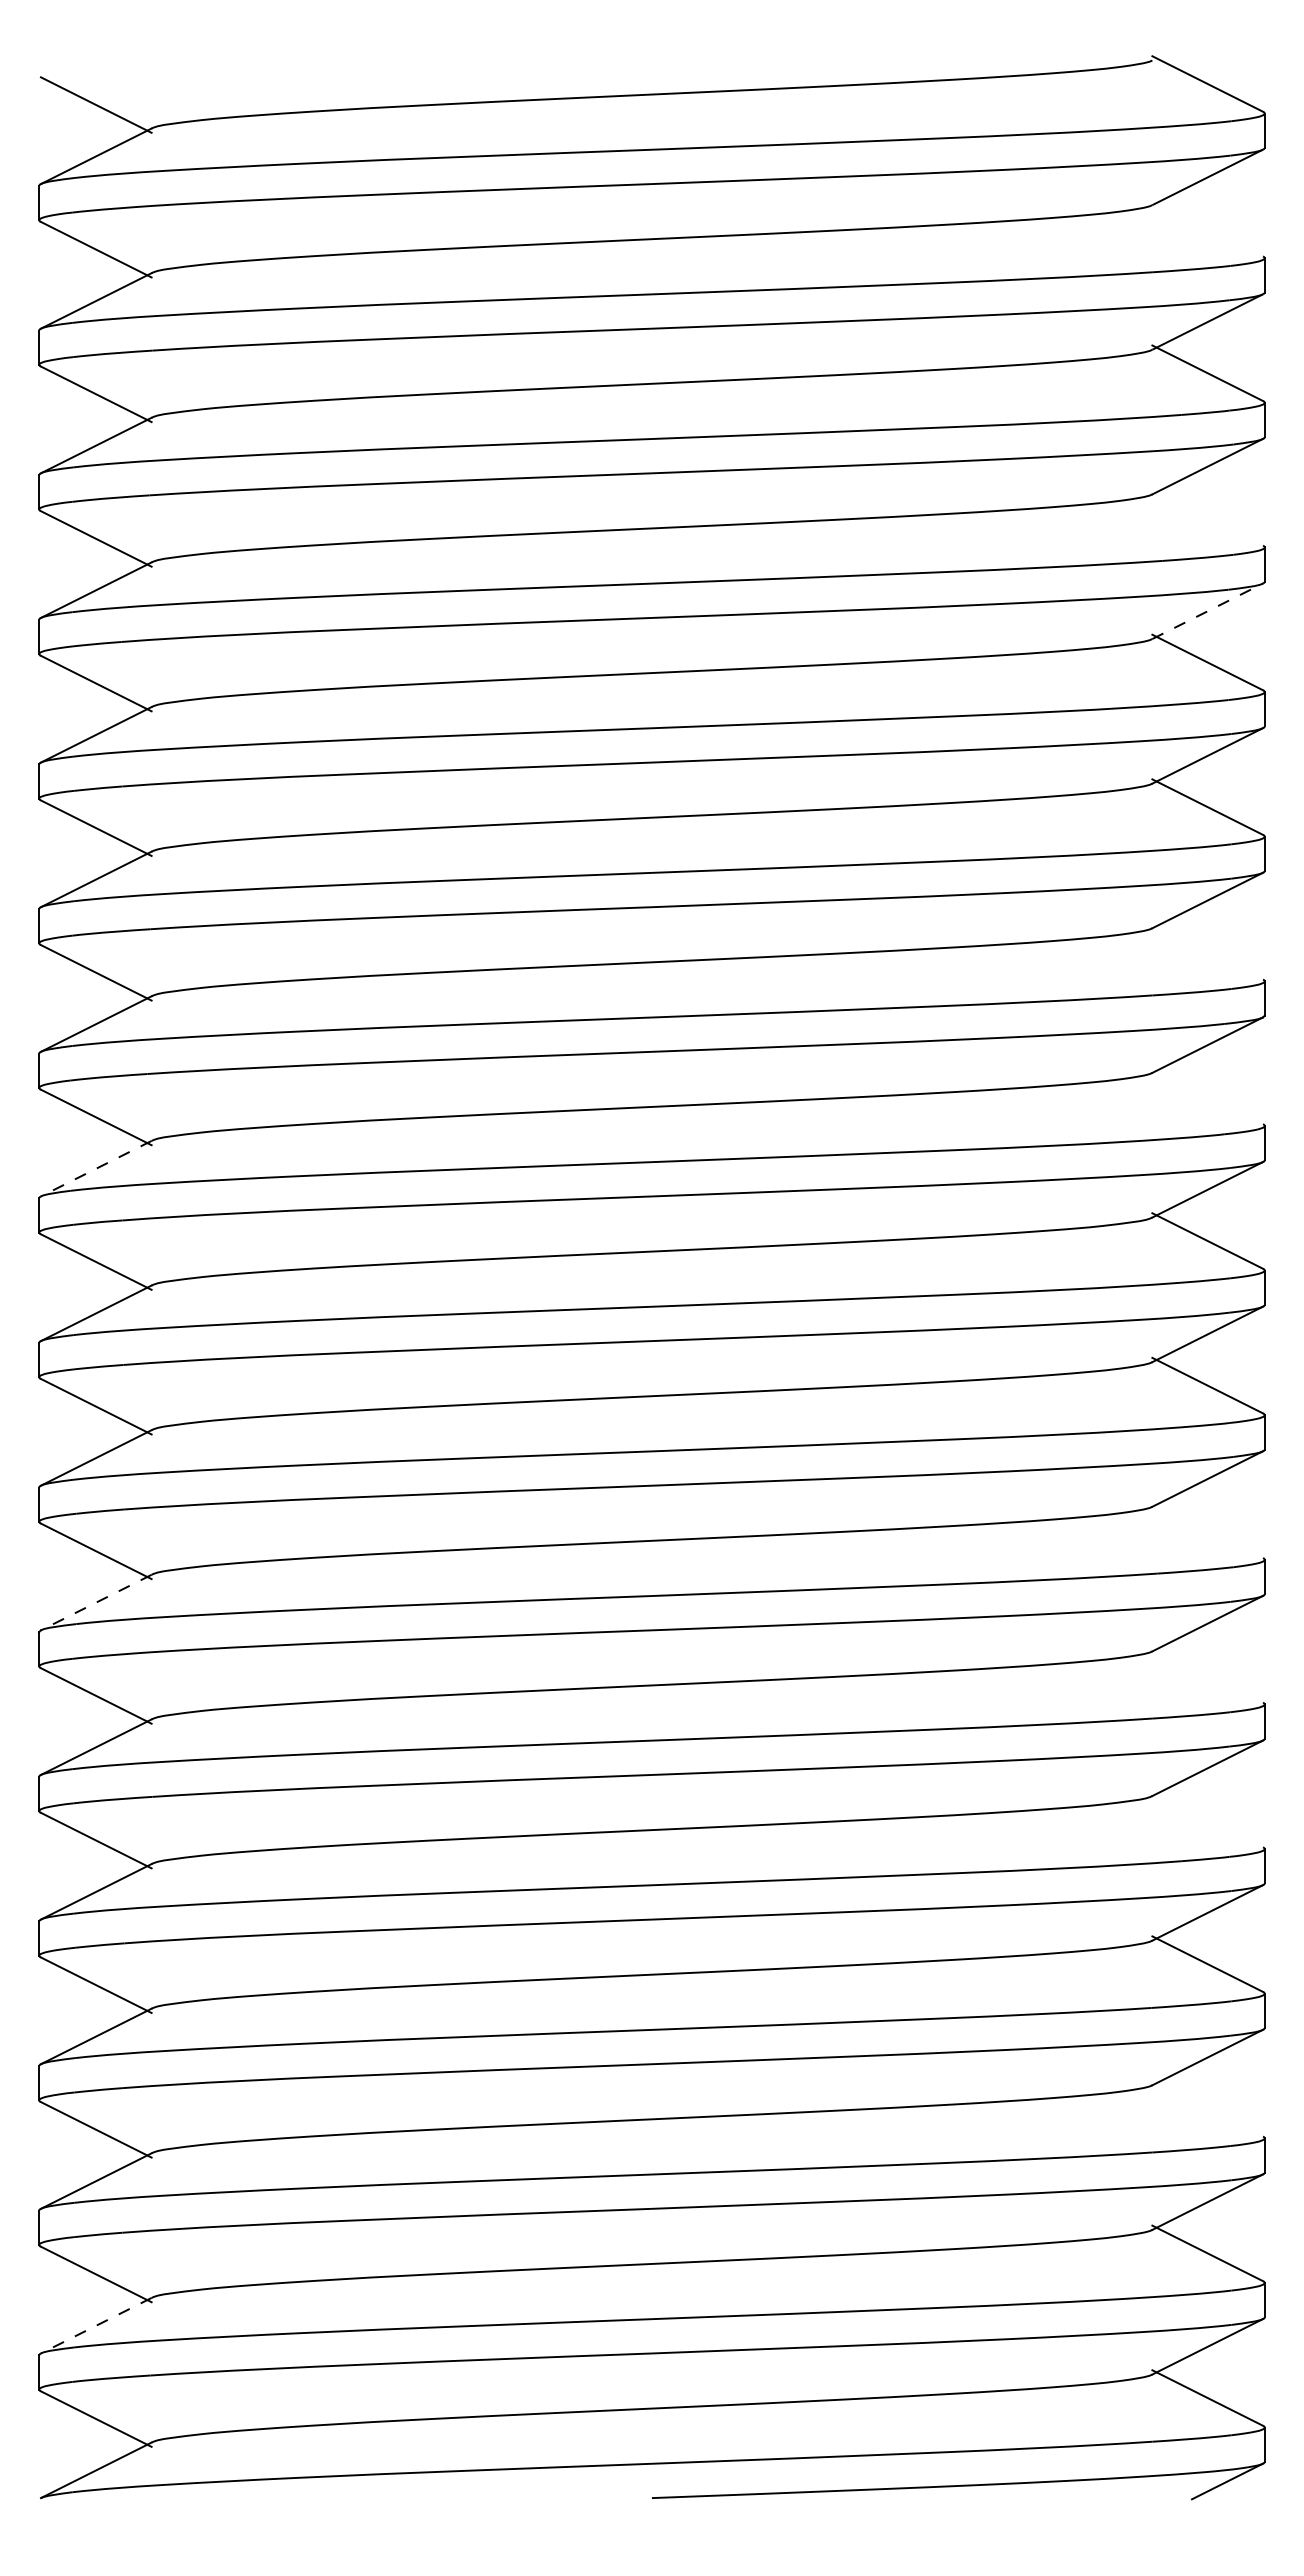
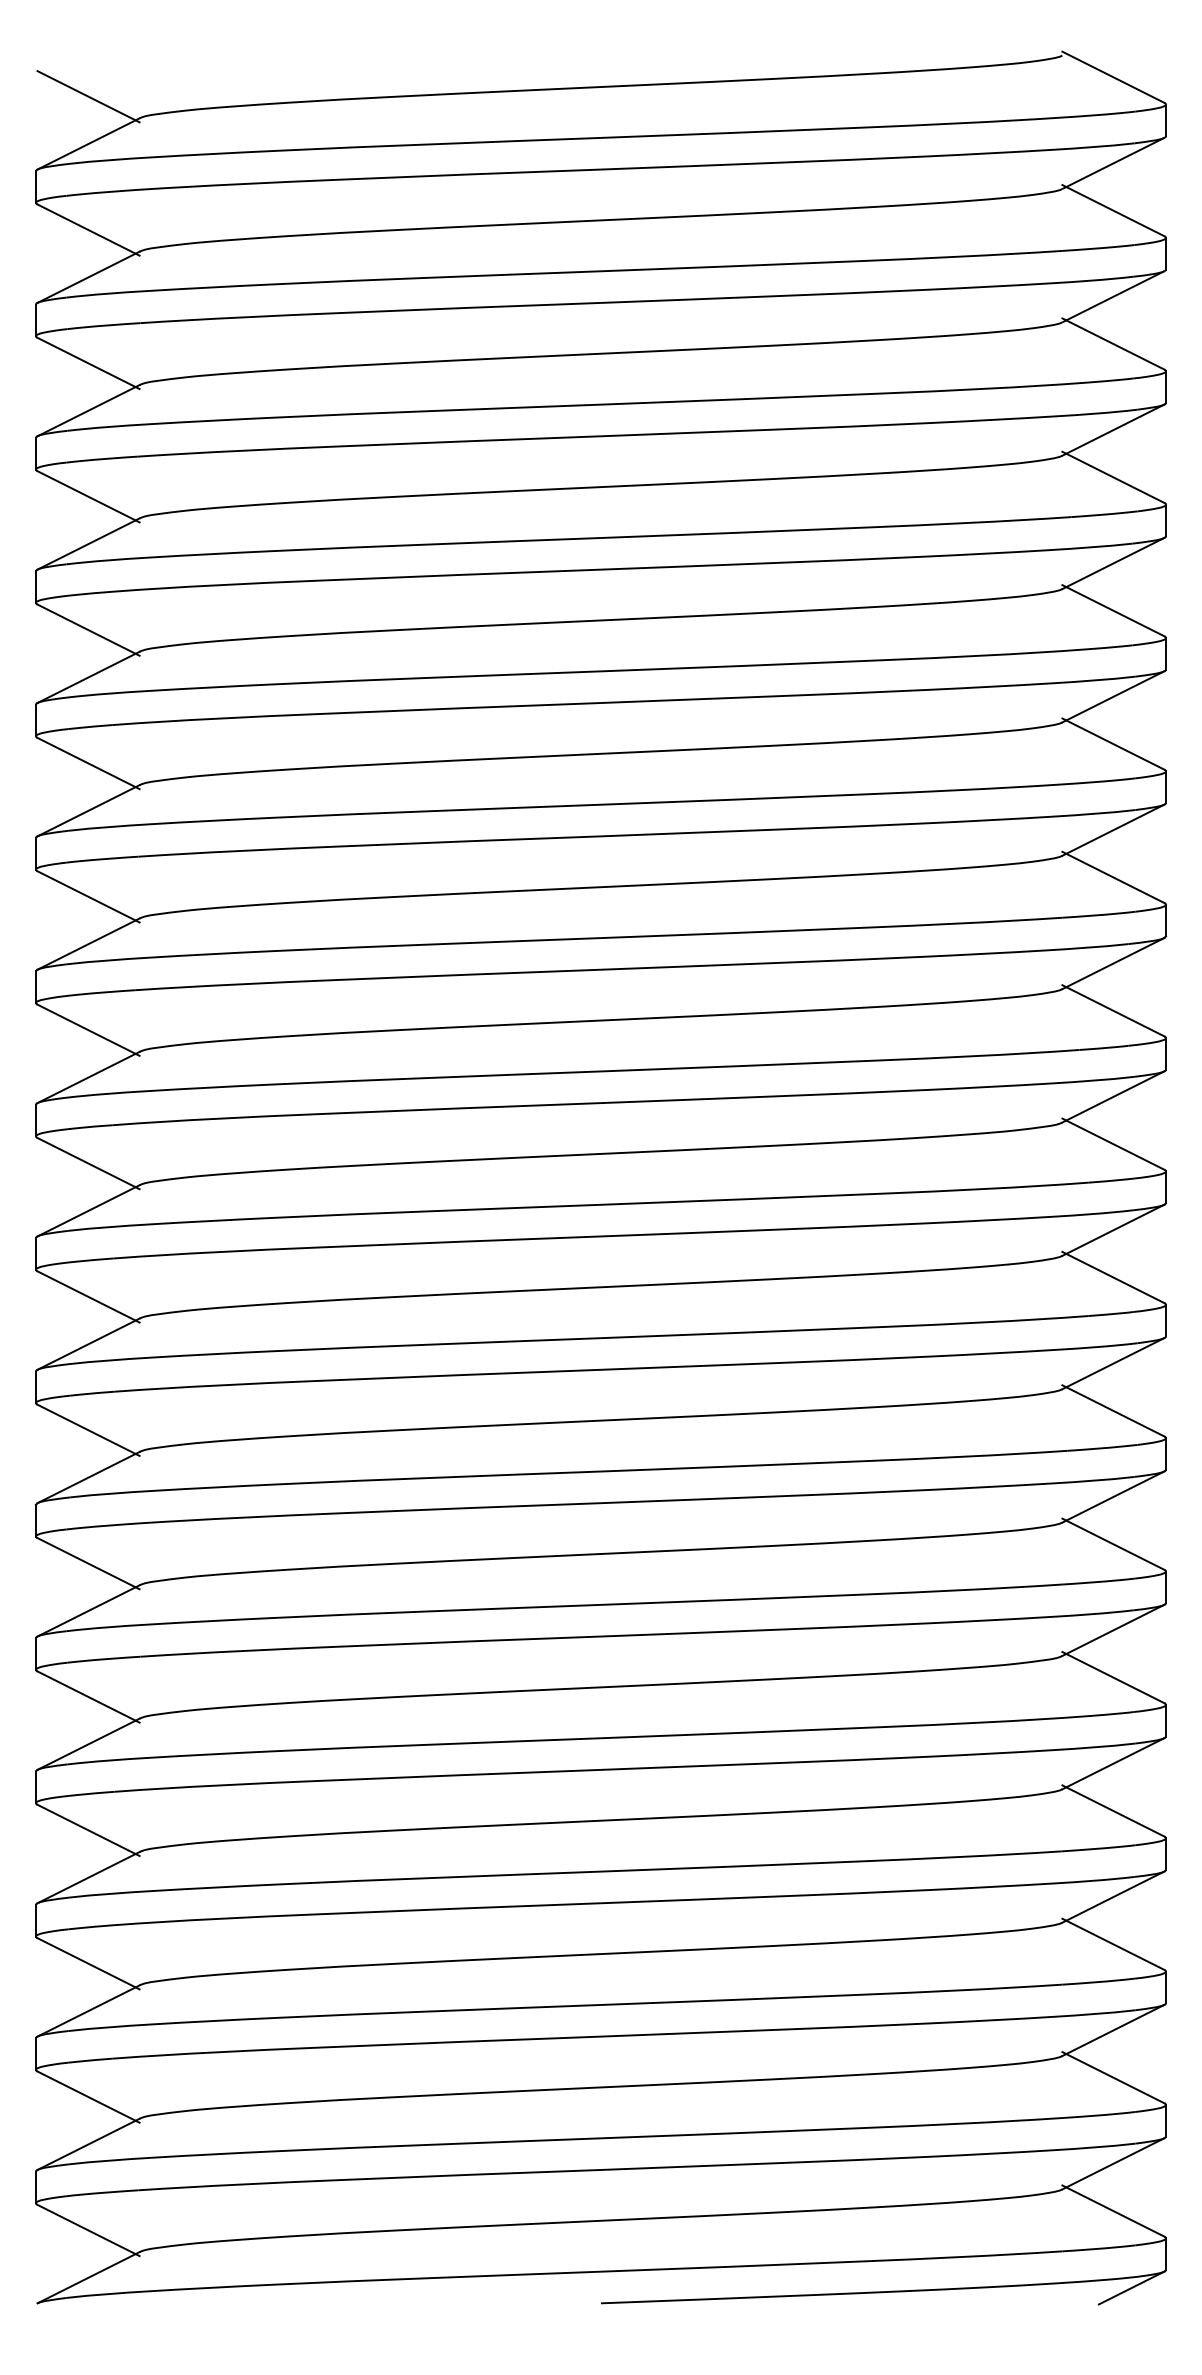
line: (1207, 228) -> (1113, 210), added
line: (1207, 517) -> (1113, 477), added
line: (1207, 611) -> (1113, 563), dashed -> solid
line: (1207, 951) -> (1113, 877), added
line: (1207, 1096) -> (1113, 1010), added
line: (96, 1168) -> (88, 1077), dashed -> solid
line: (1207, 1530) -> (1113, 1411), added
line: (96, 1602) -> (88, 1477), dashed -> solid
line: (1207, 1674) -> (1113, 1543), added
line: (1207, 1819) -> (1113, 1677), added
line: (1207, 2108) -> (1113, 1944), added
line: (96, 2325) -> (88, 2144), dashed -> solid

